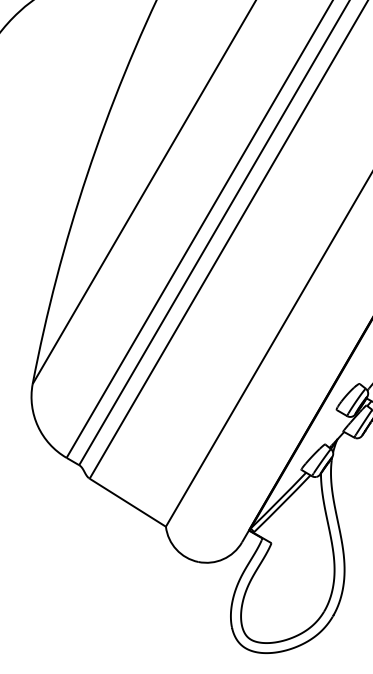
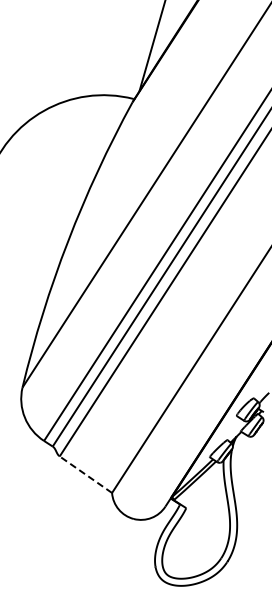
line: (127, 502) -> (85, 474), solid -> dashed

